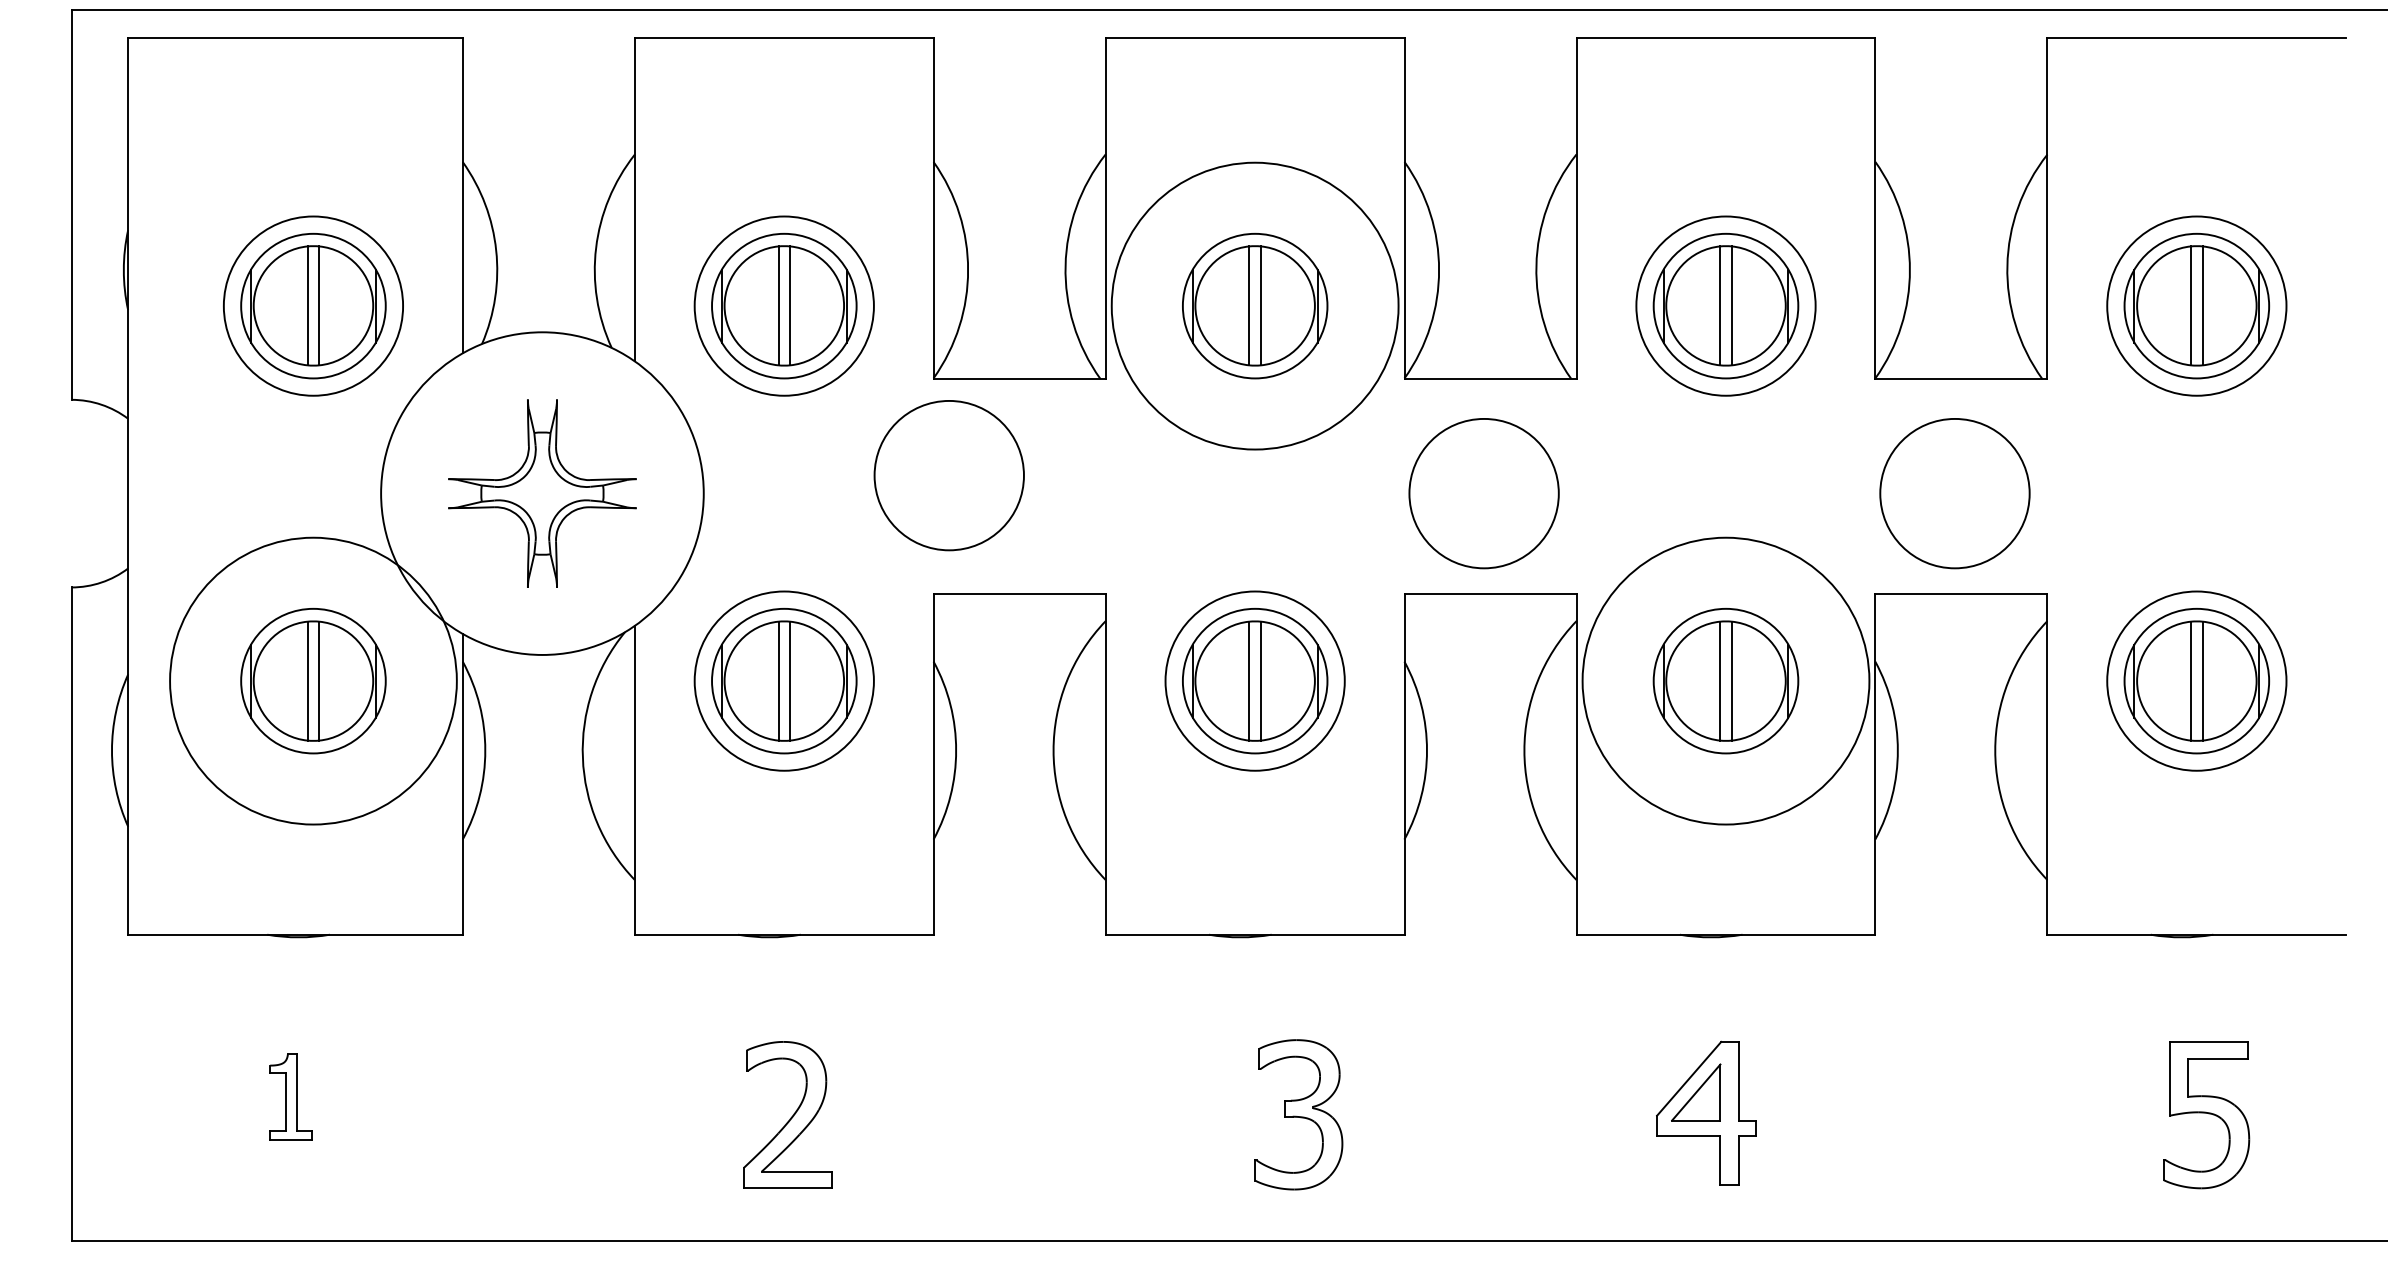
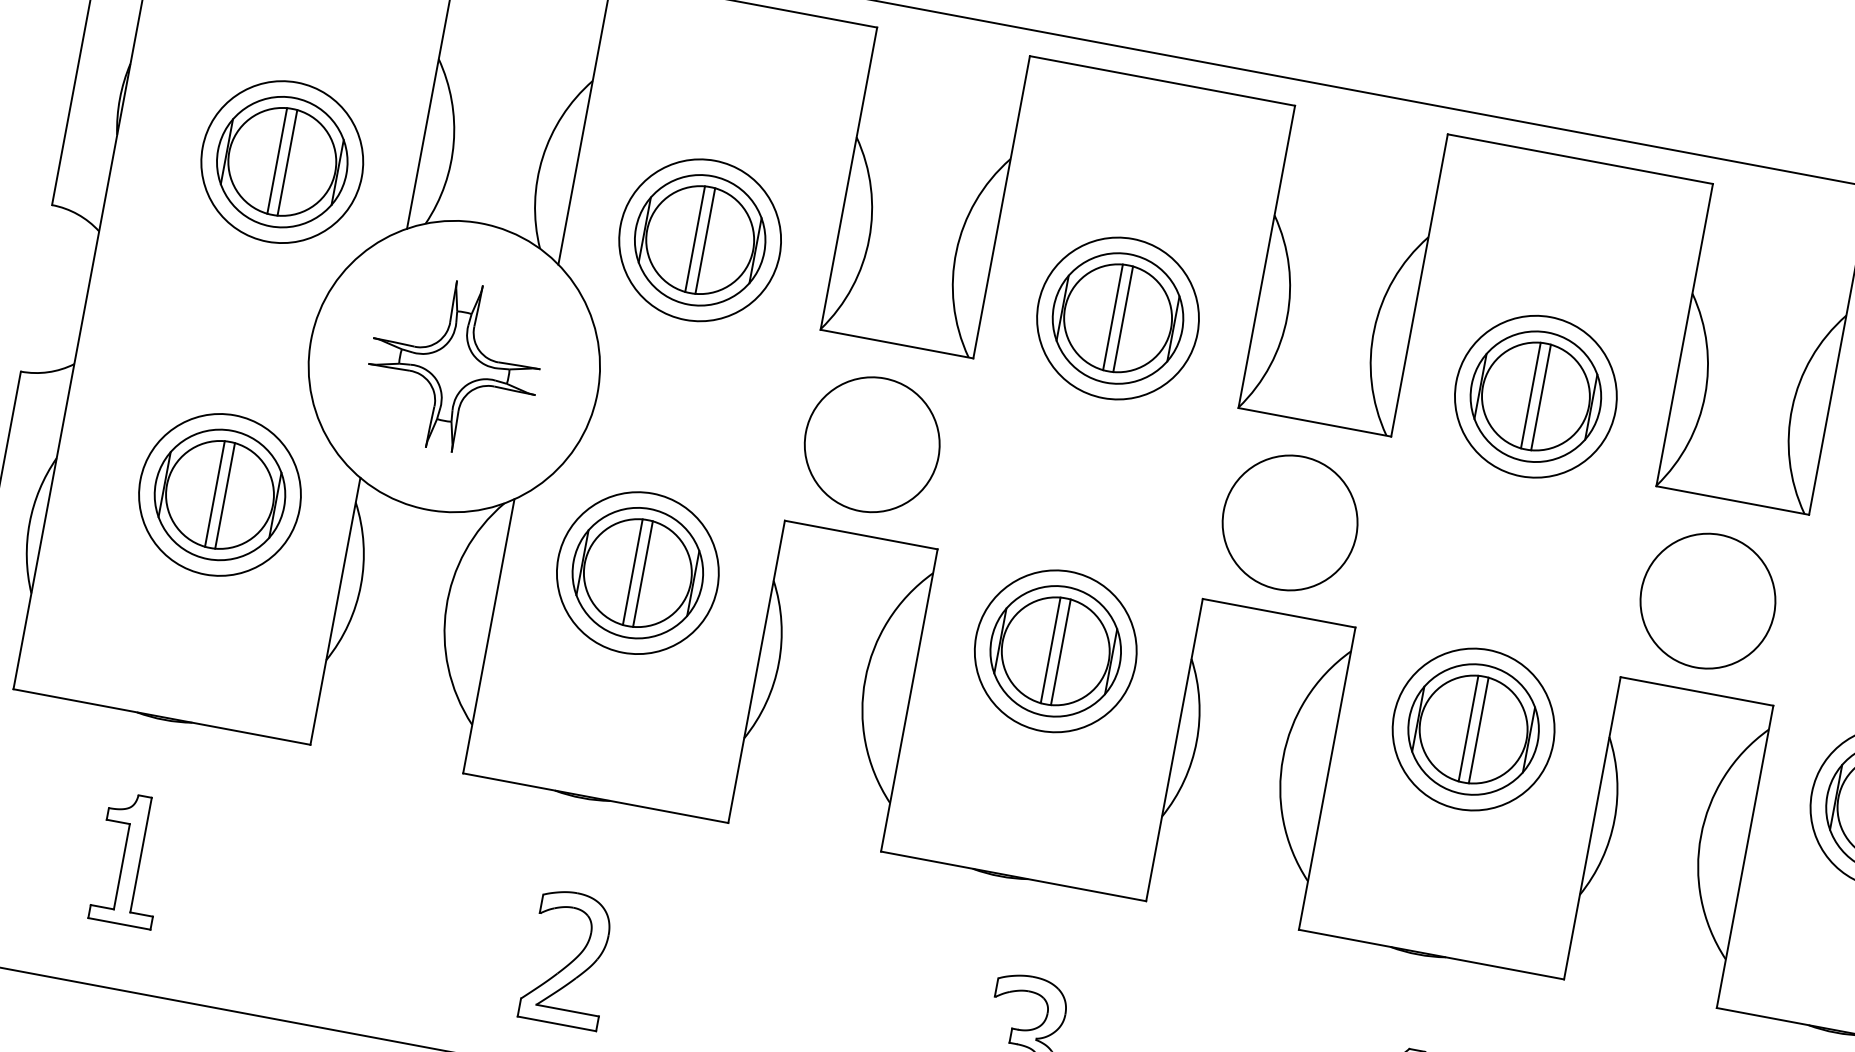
circle: (1254, 305) -> (1117, 317), size x0.62
circle: (948, 475) -> (871, 444), moved
circle: (313, 680) -> (220, 494), size x0.62
circle: (1725, 680) -> (1473, 728), size x0.62
part: (290, 1096) -> (130, 859), size x1.67

